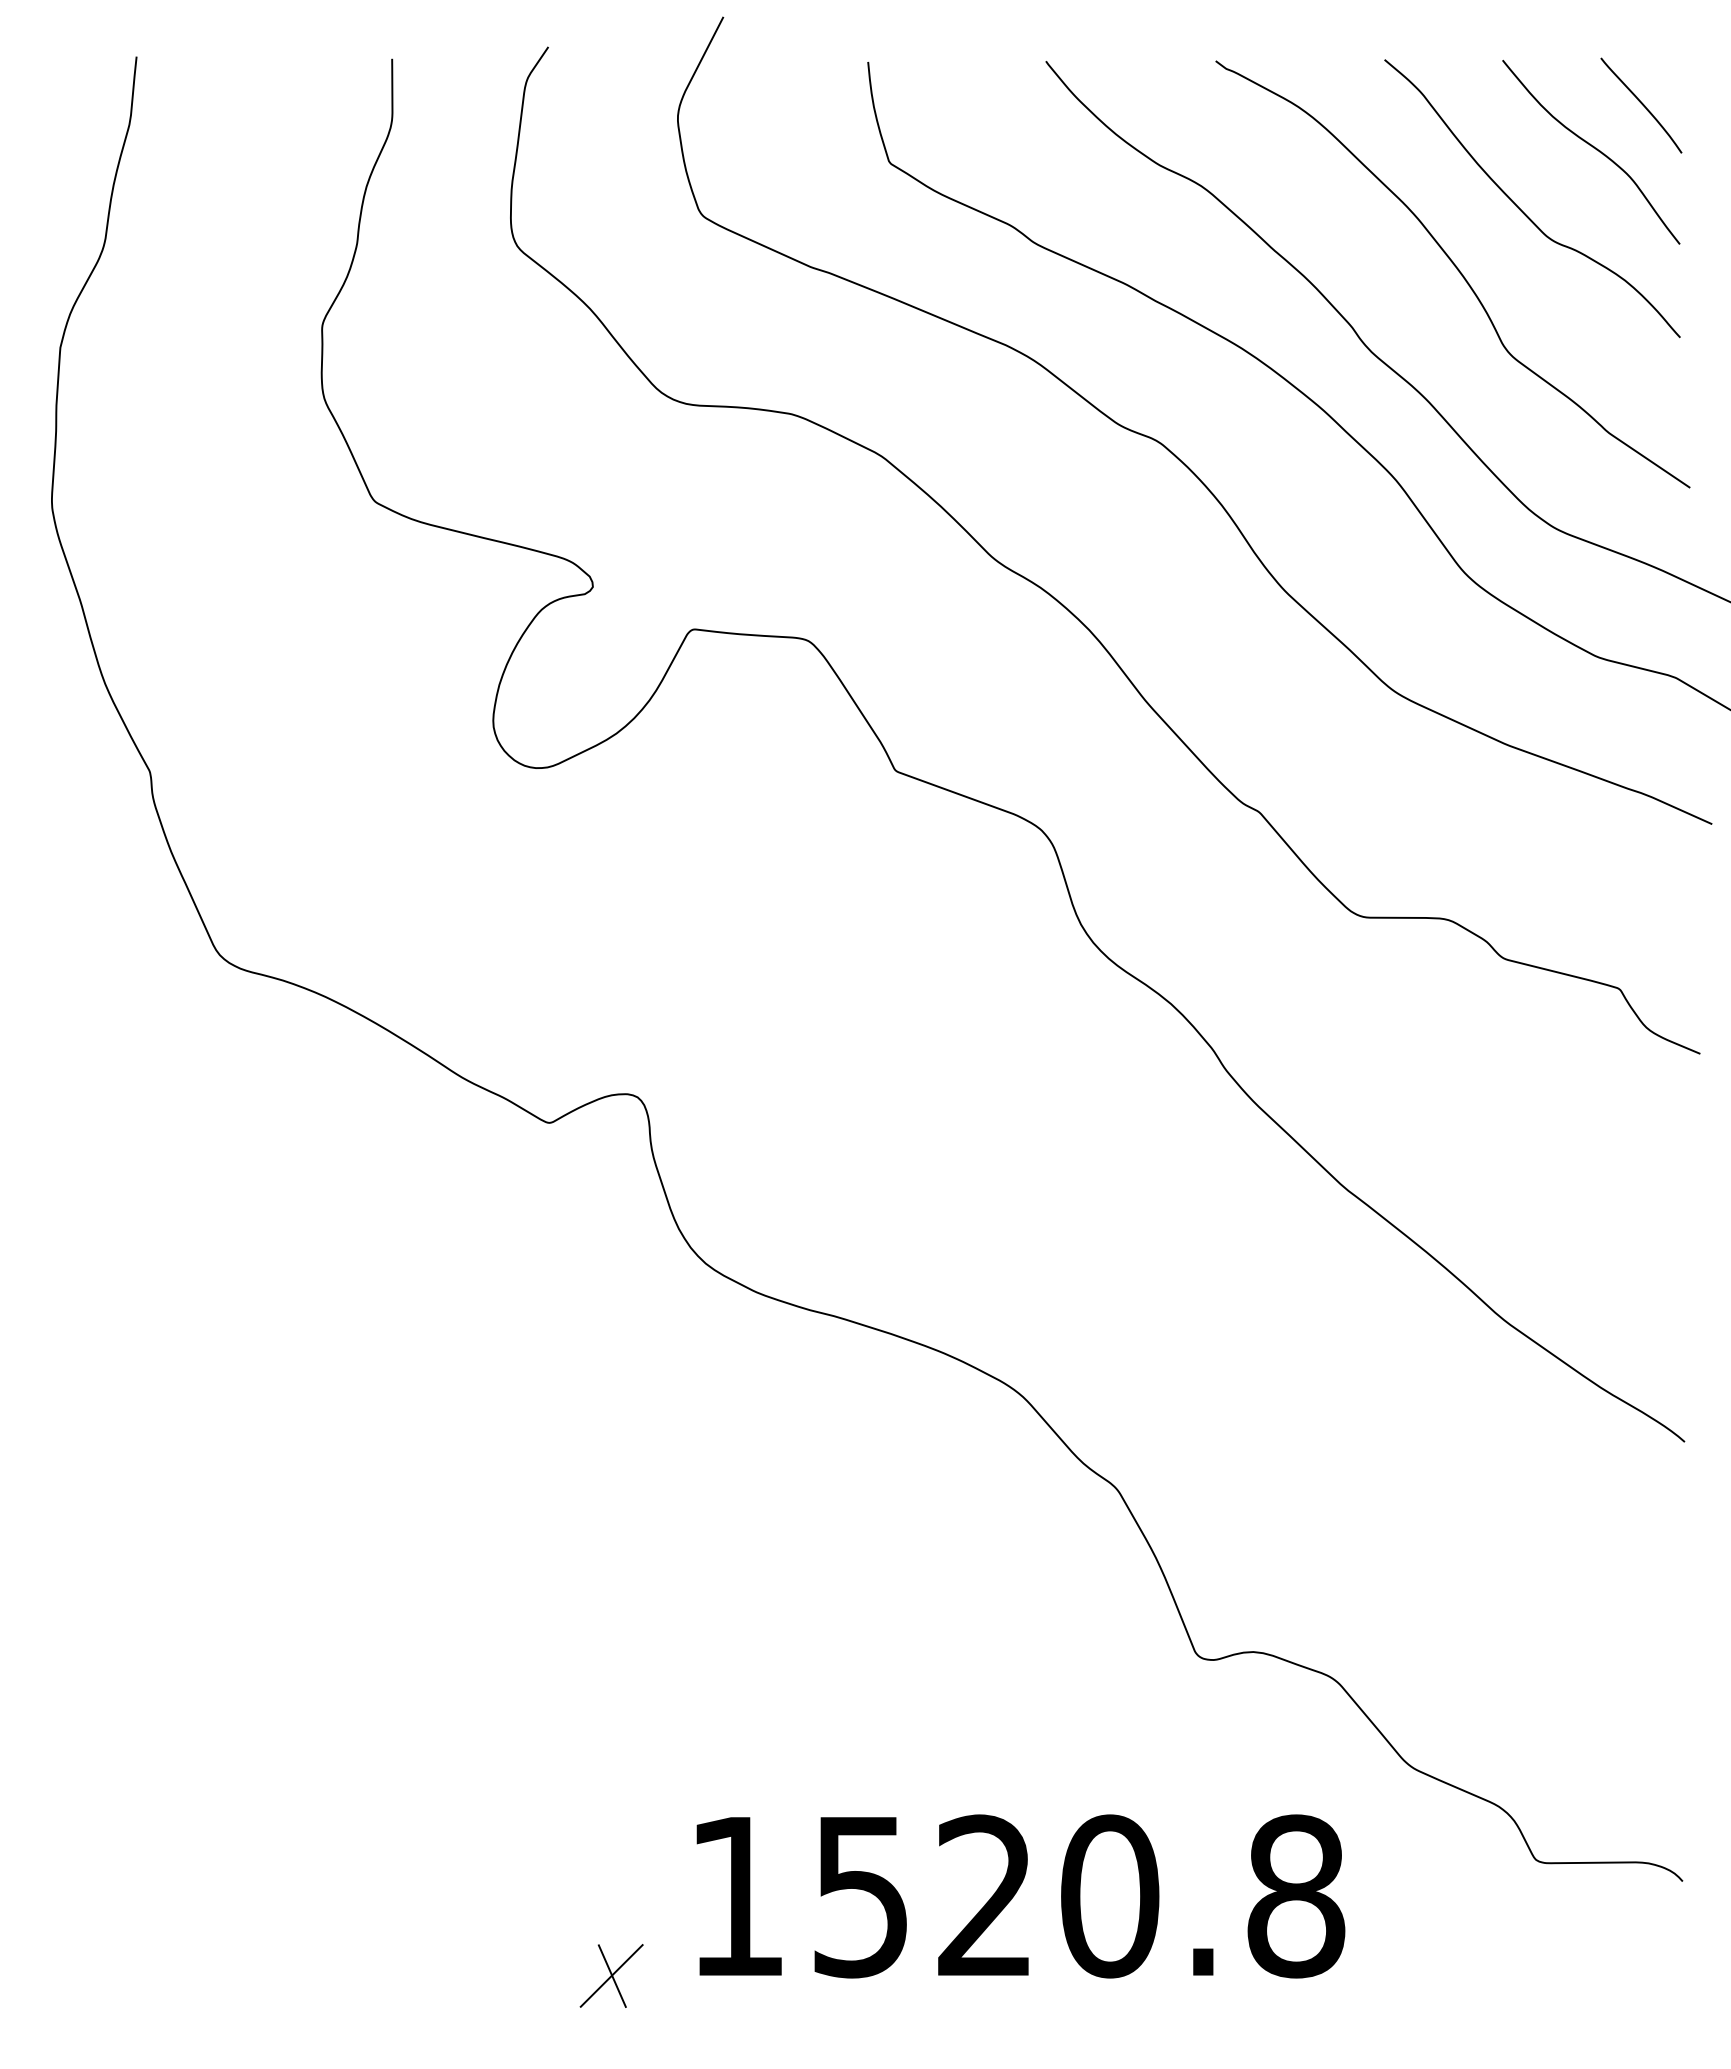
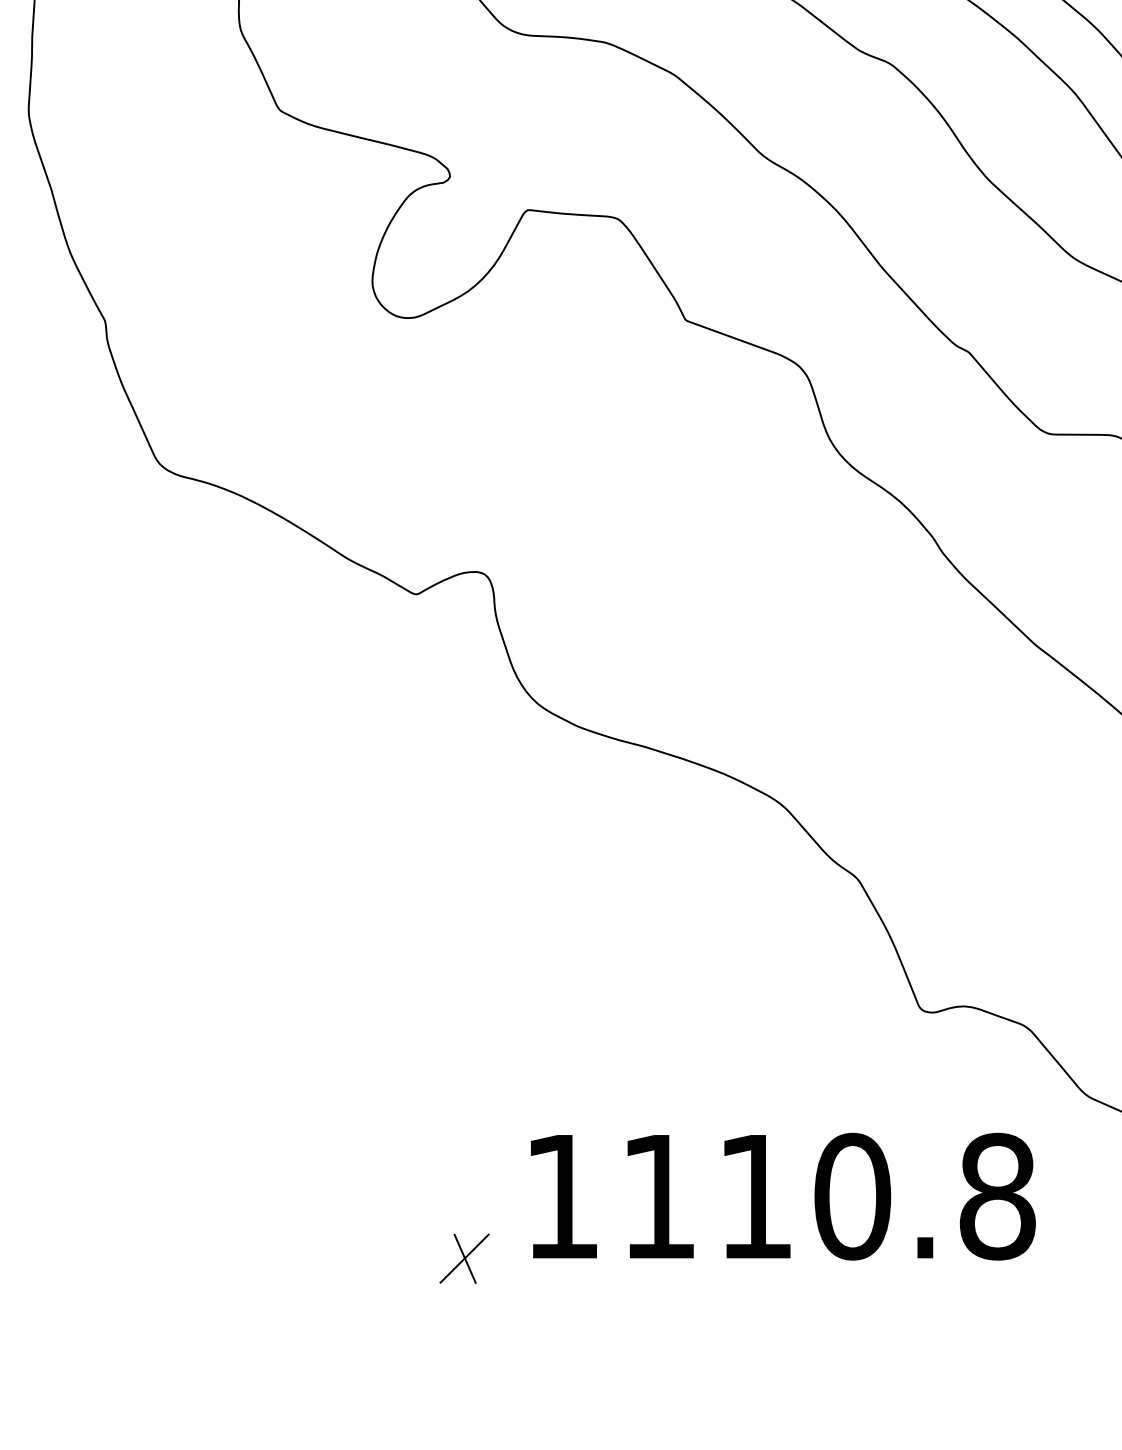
text: (922, 1896) -> (706, 1196), 1520.8 -> 1110.8

